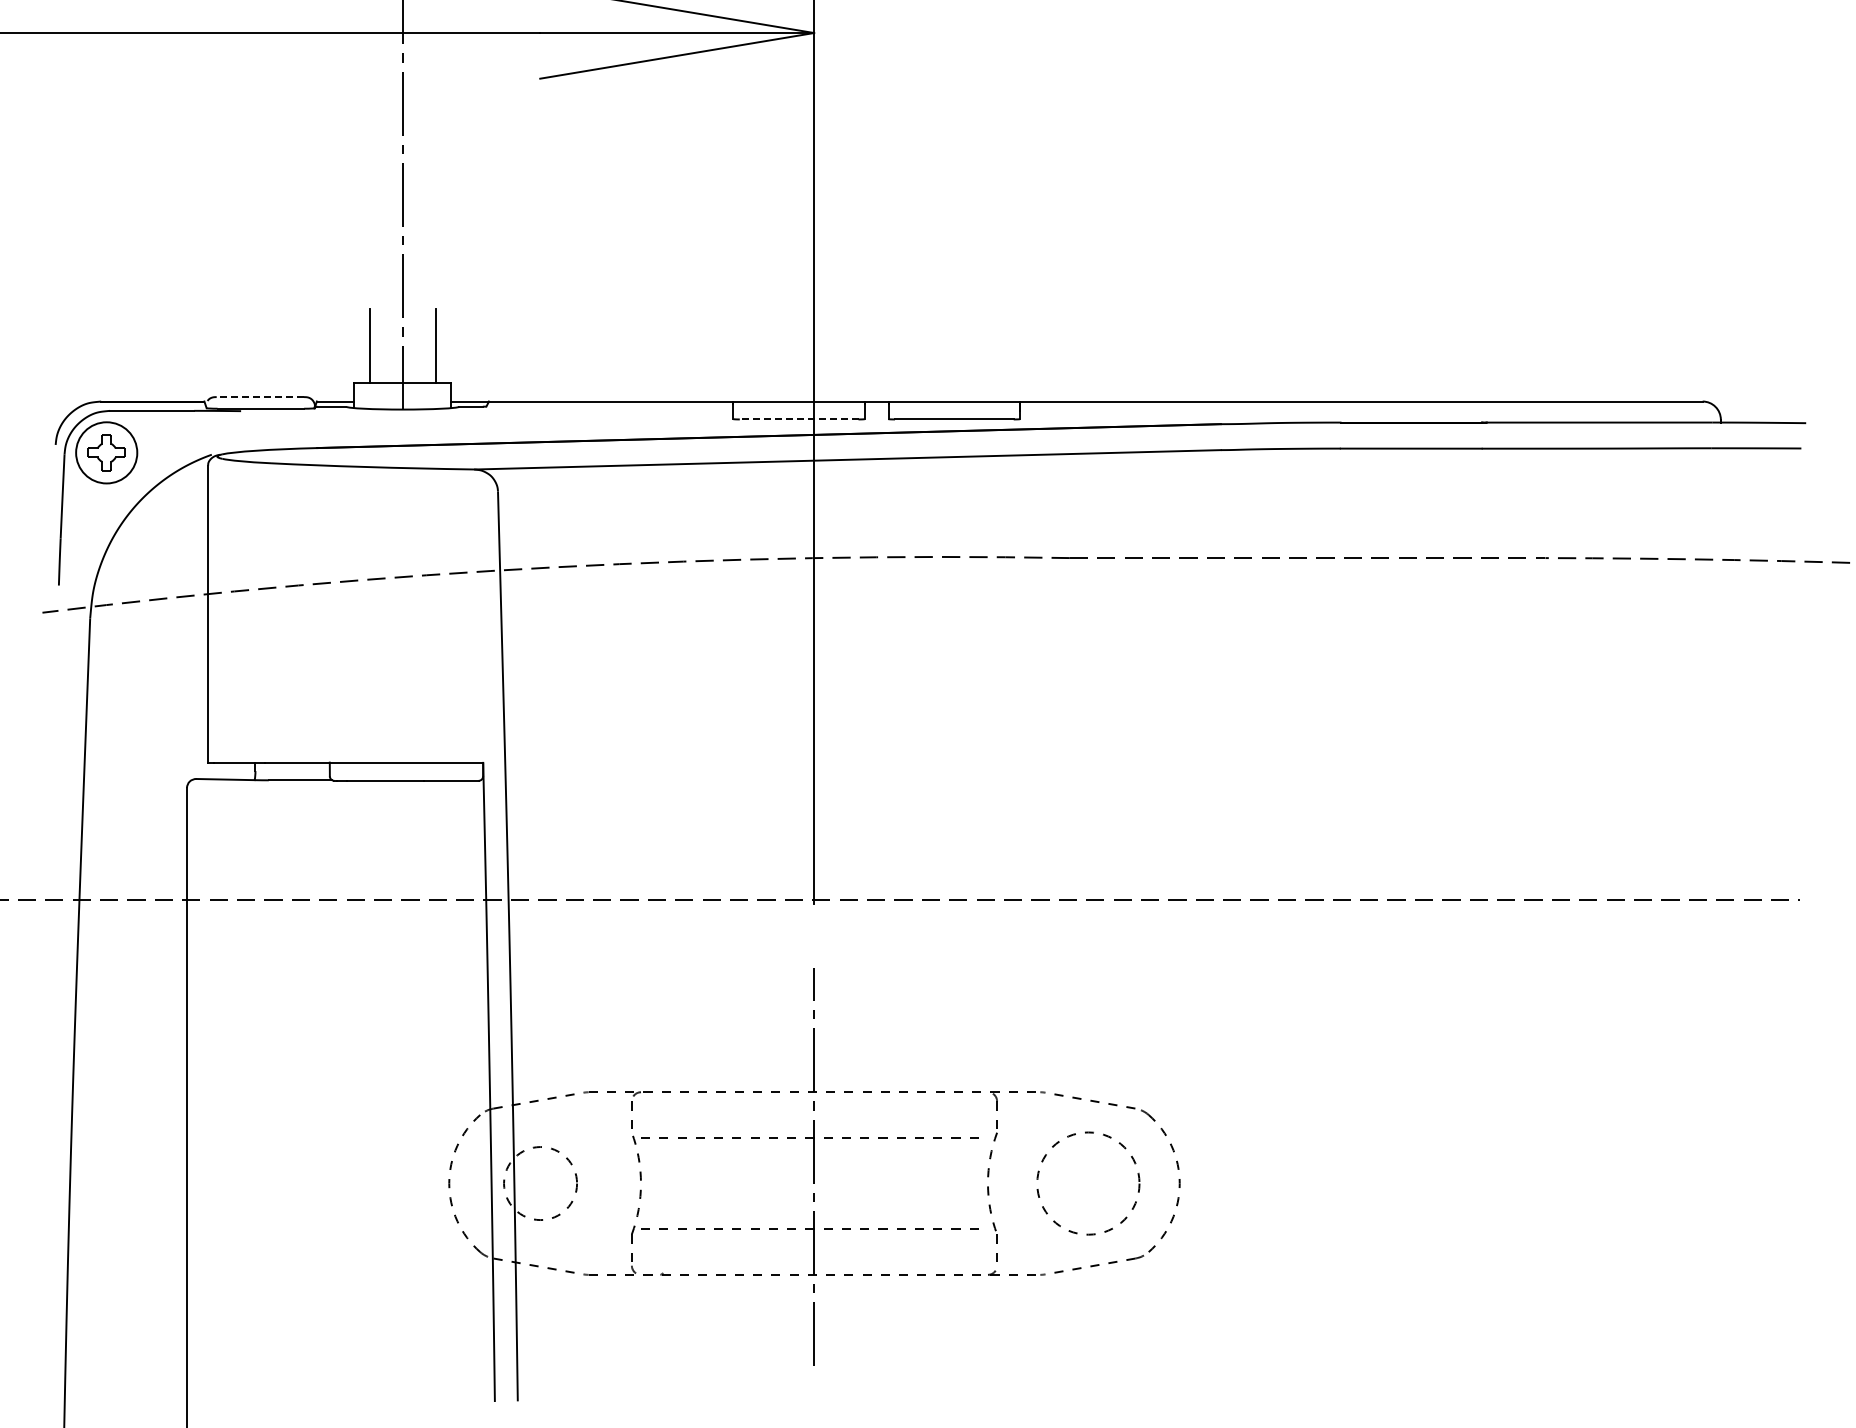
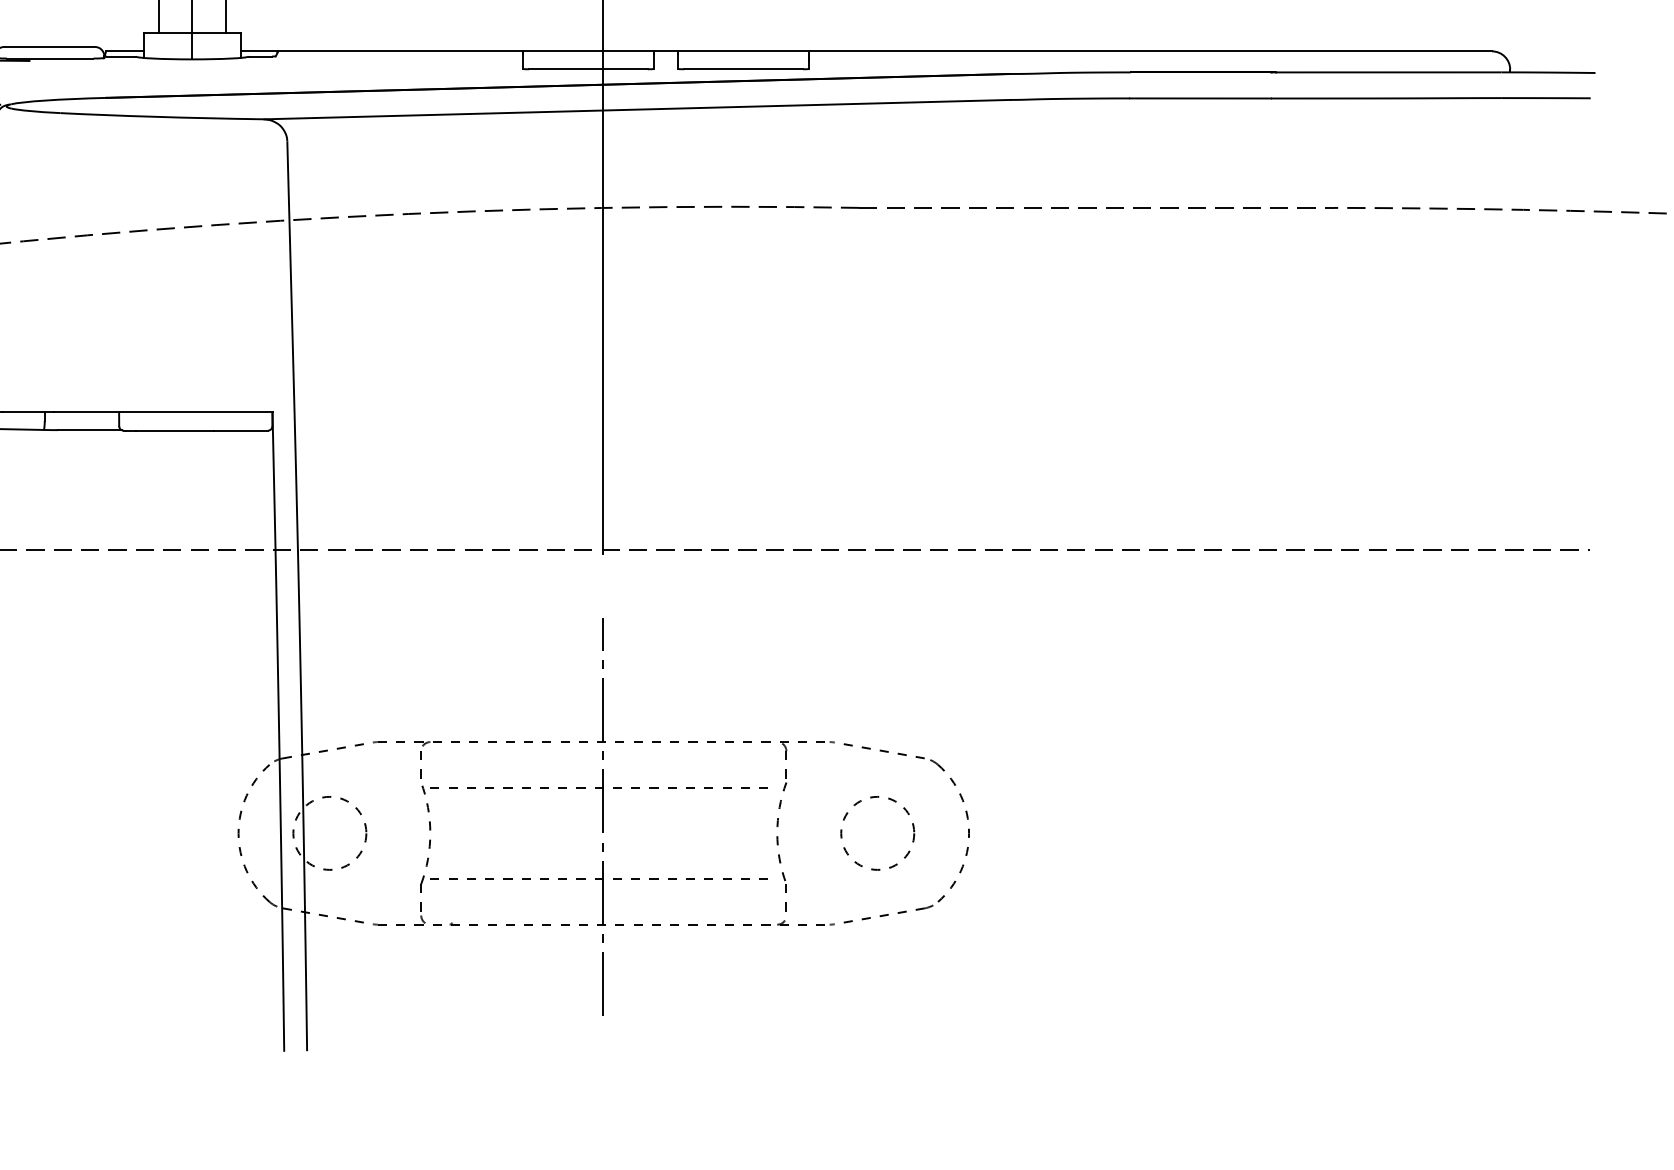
line: (260, 397) -> (49, 47), dashed -> solid
line: (798, 419) -> (587, 69), dashed -> solid
circle: (1088, 1183) -> (877, 833), size x0.71

